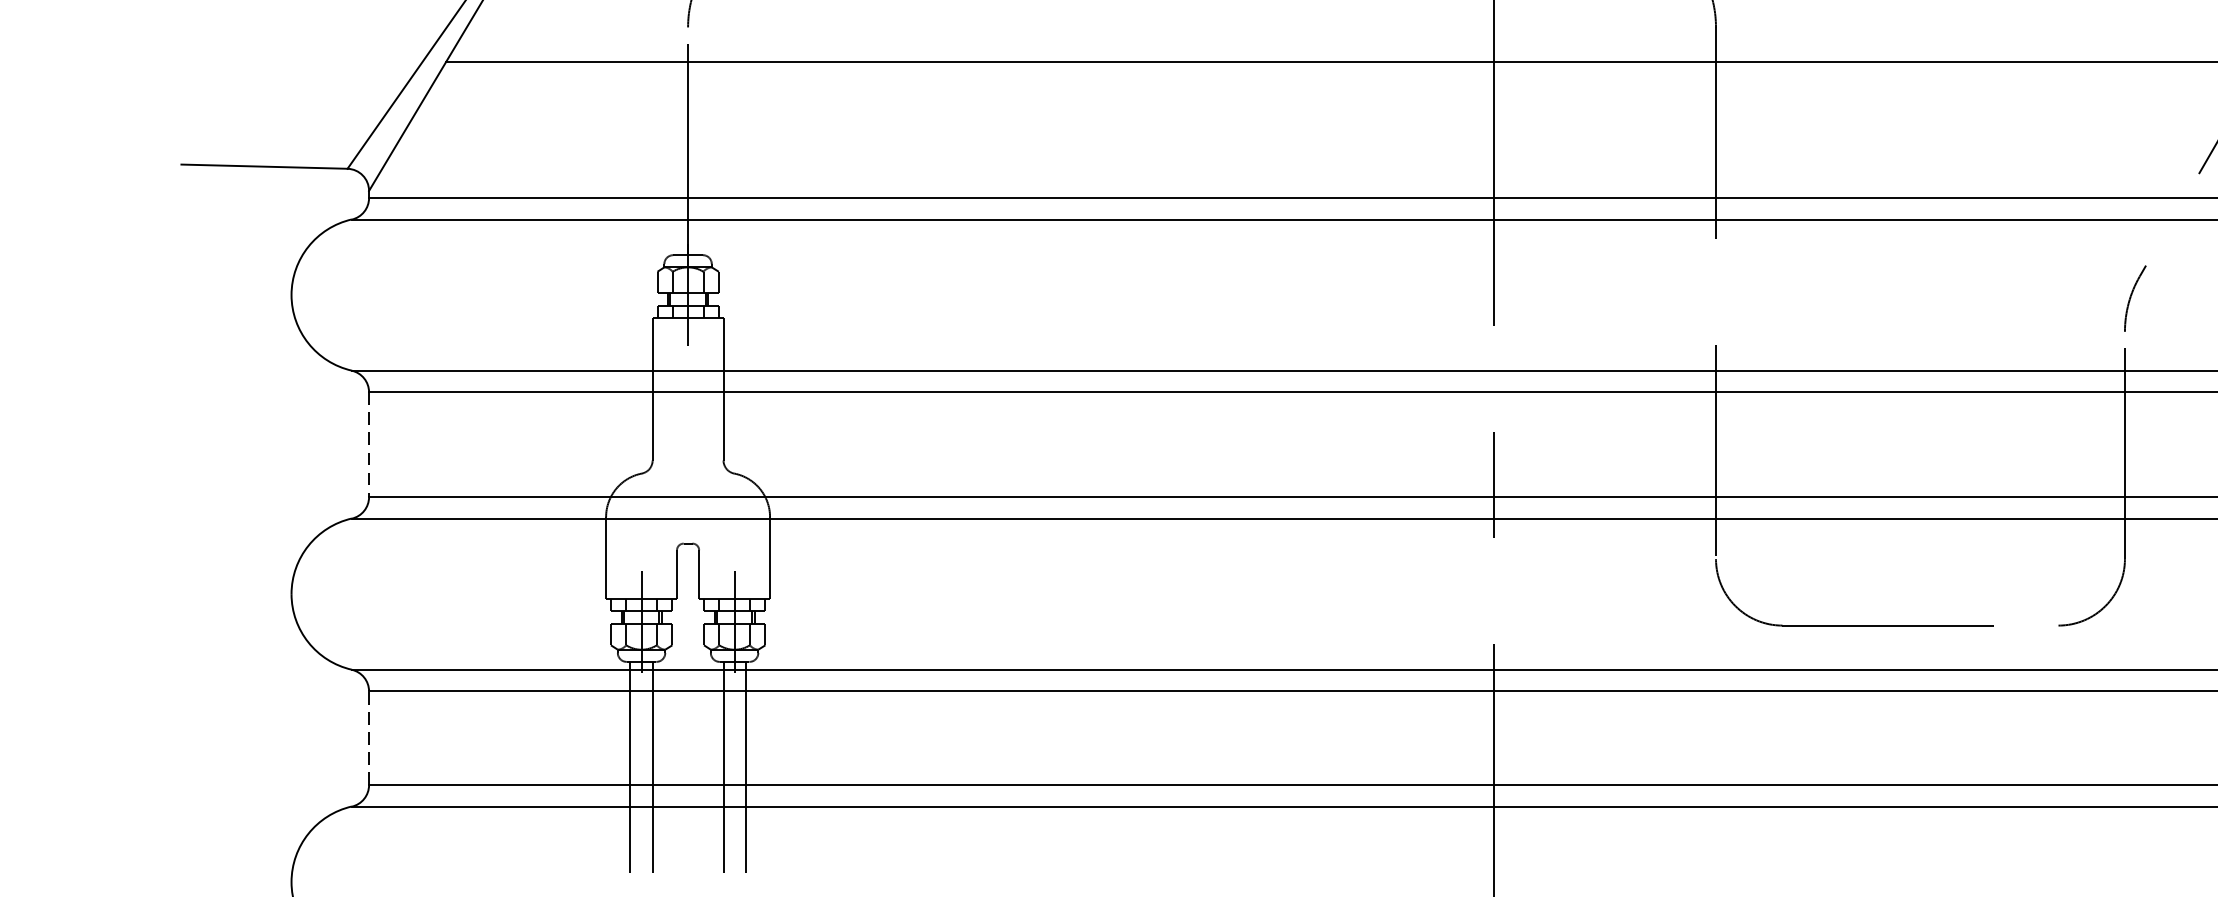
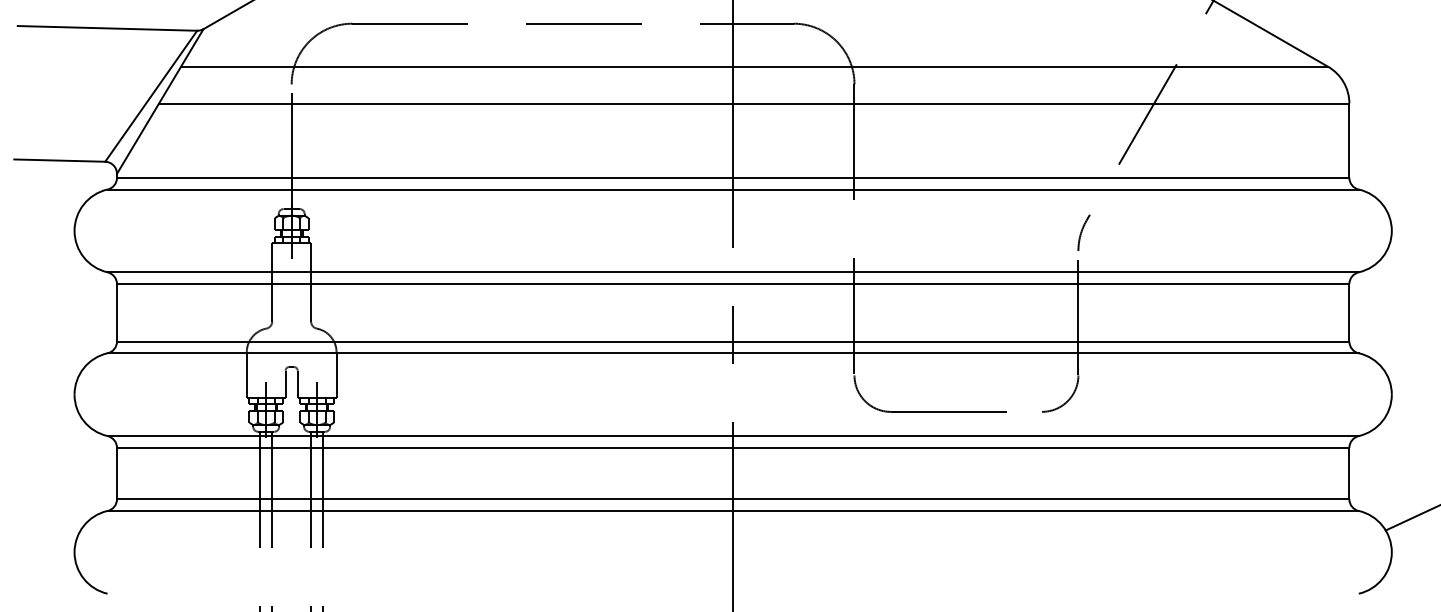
line: (369, 444) -> (117, 312), dashed -> solid
line: (369, 738) -> (117, 473), dashed -> solid

